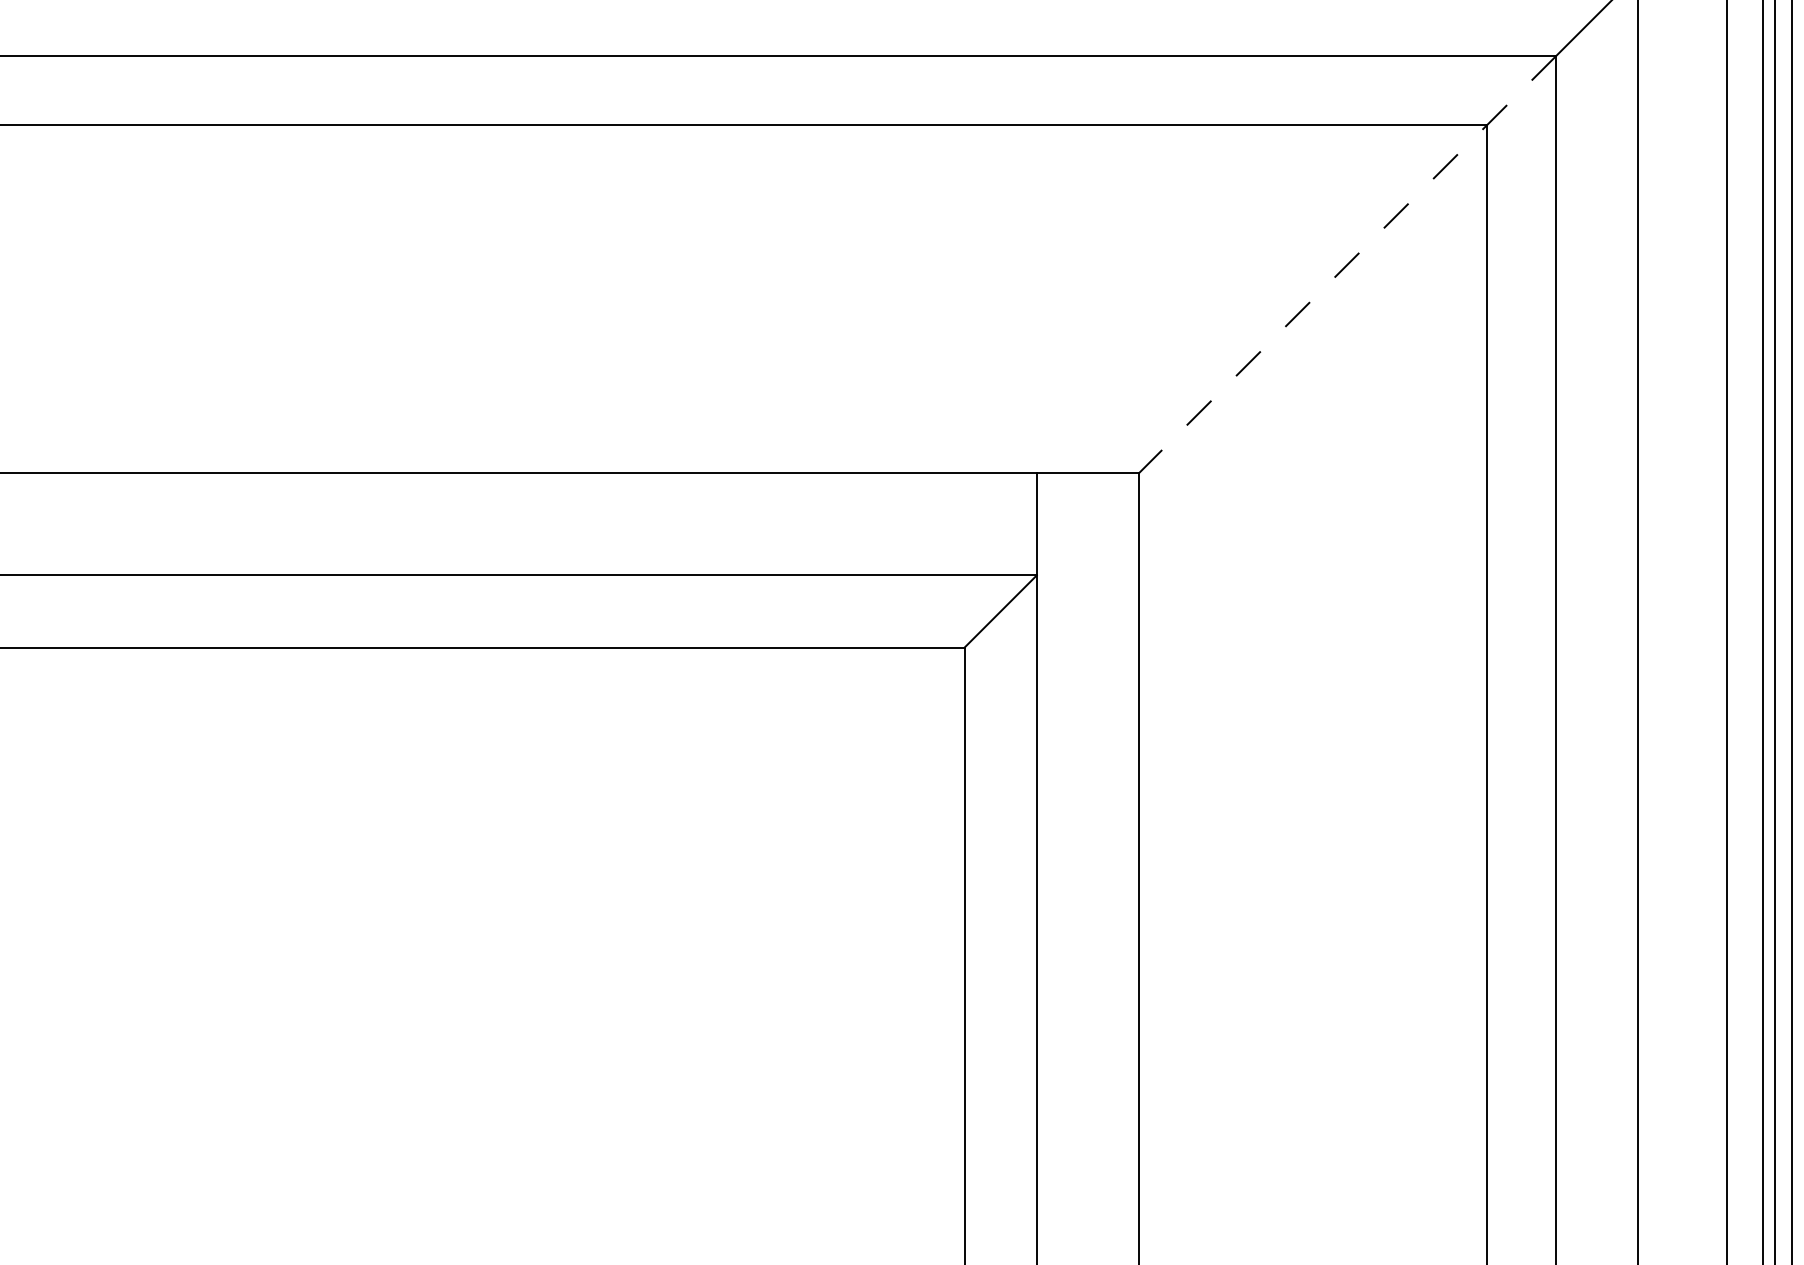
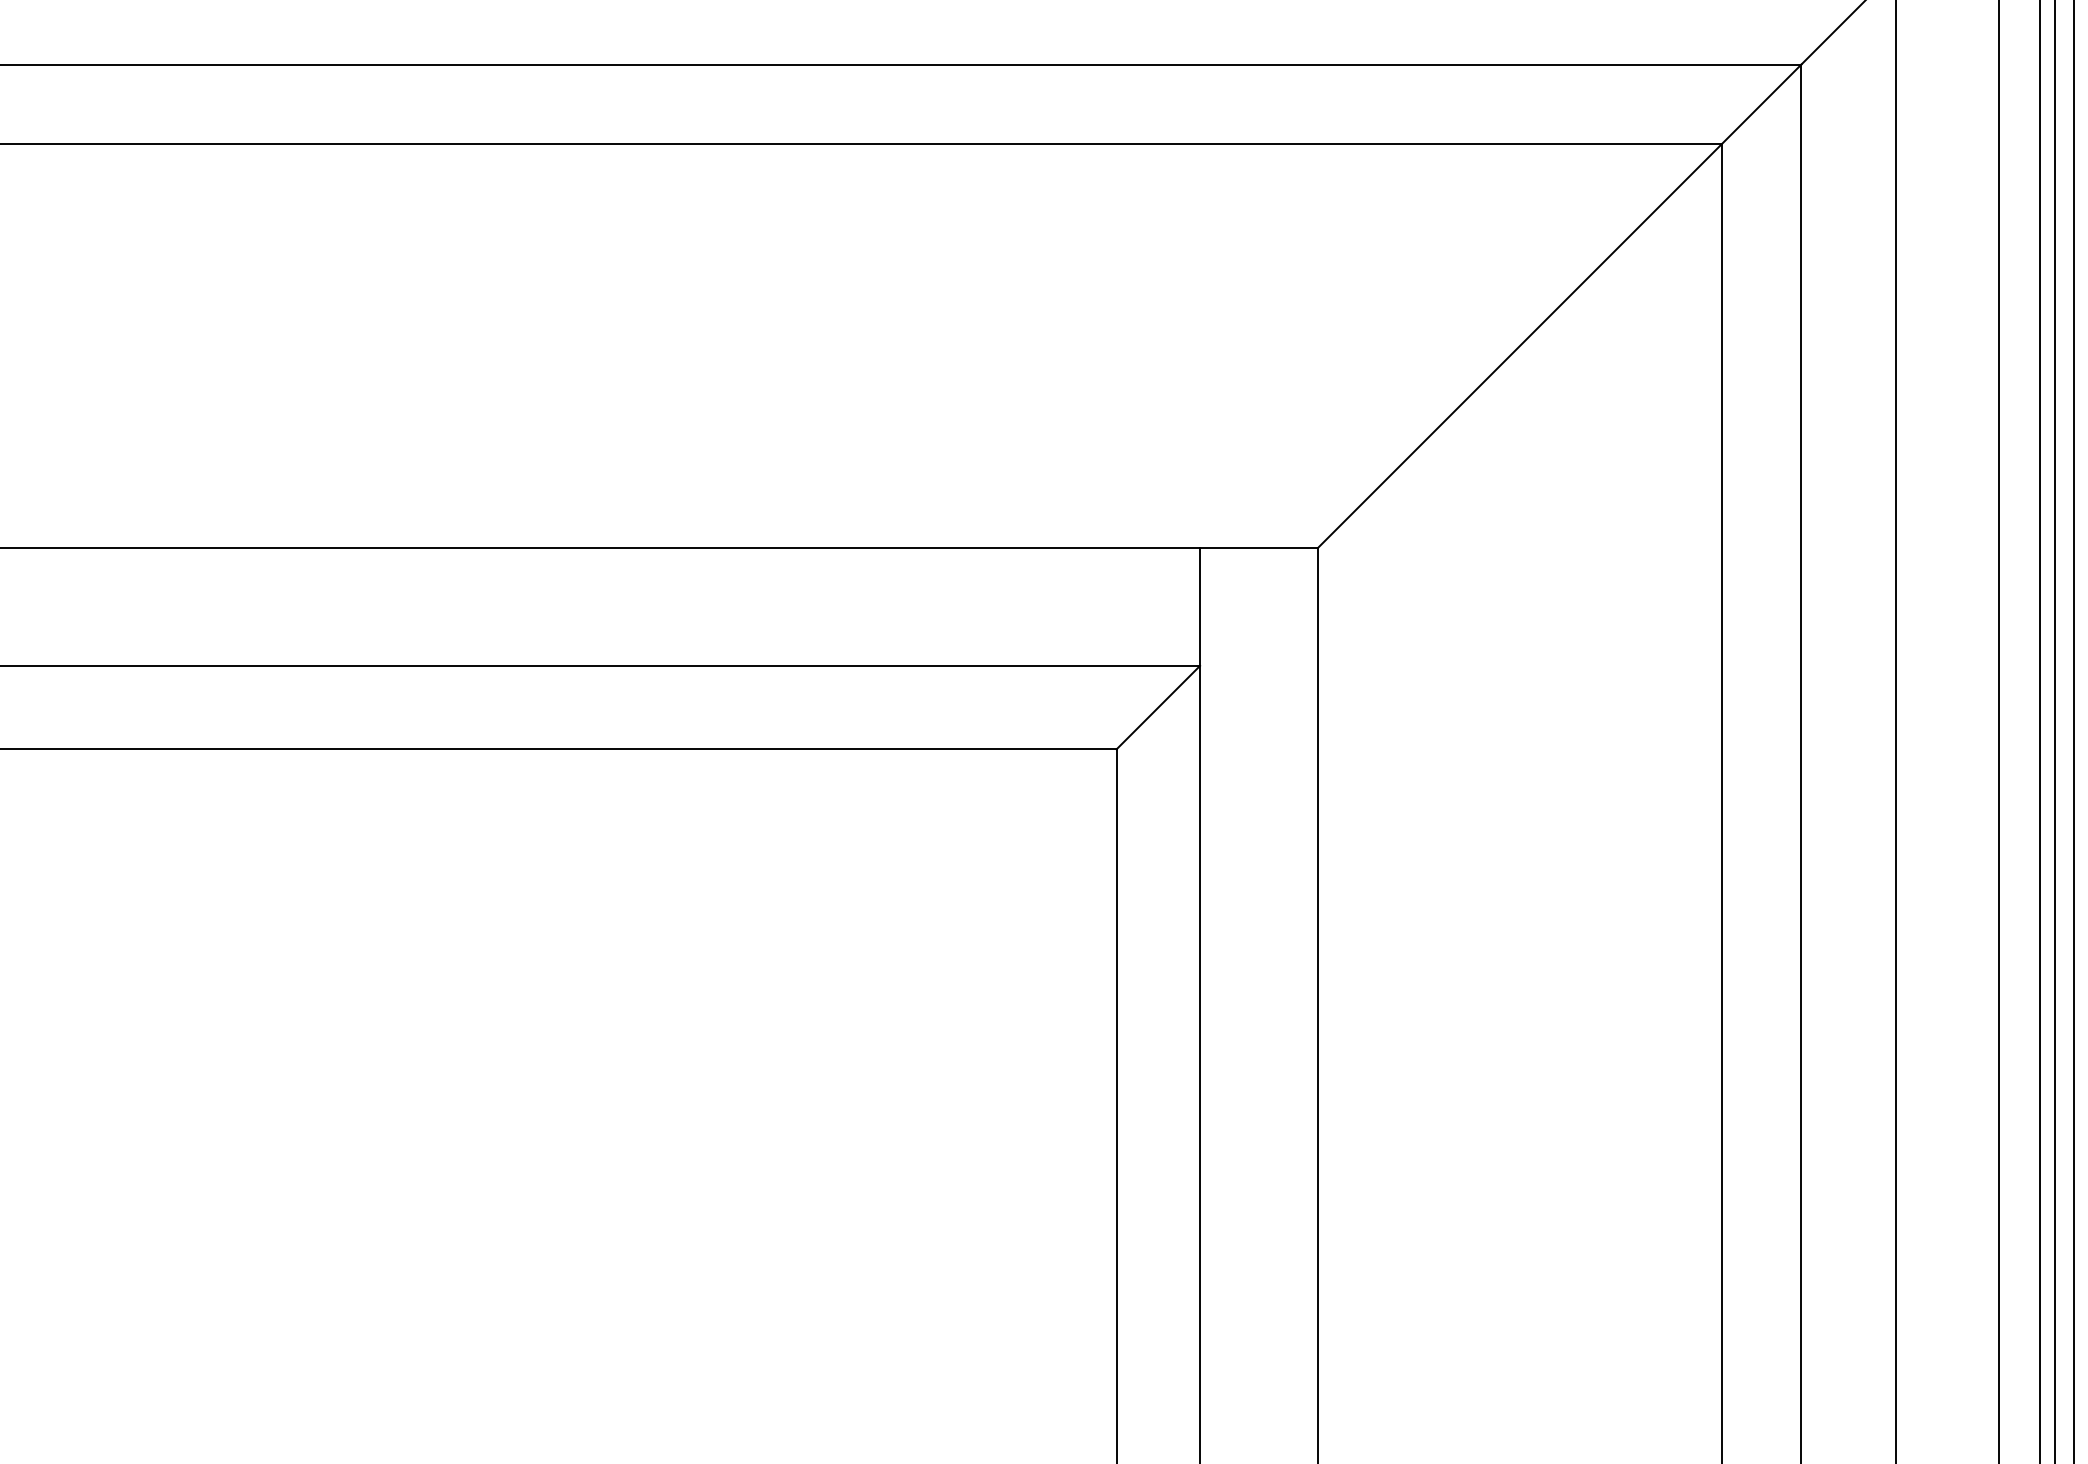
line: (1347, 264) -> (1559, 306), dashed -> solid

